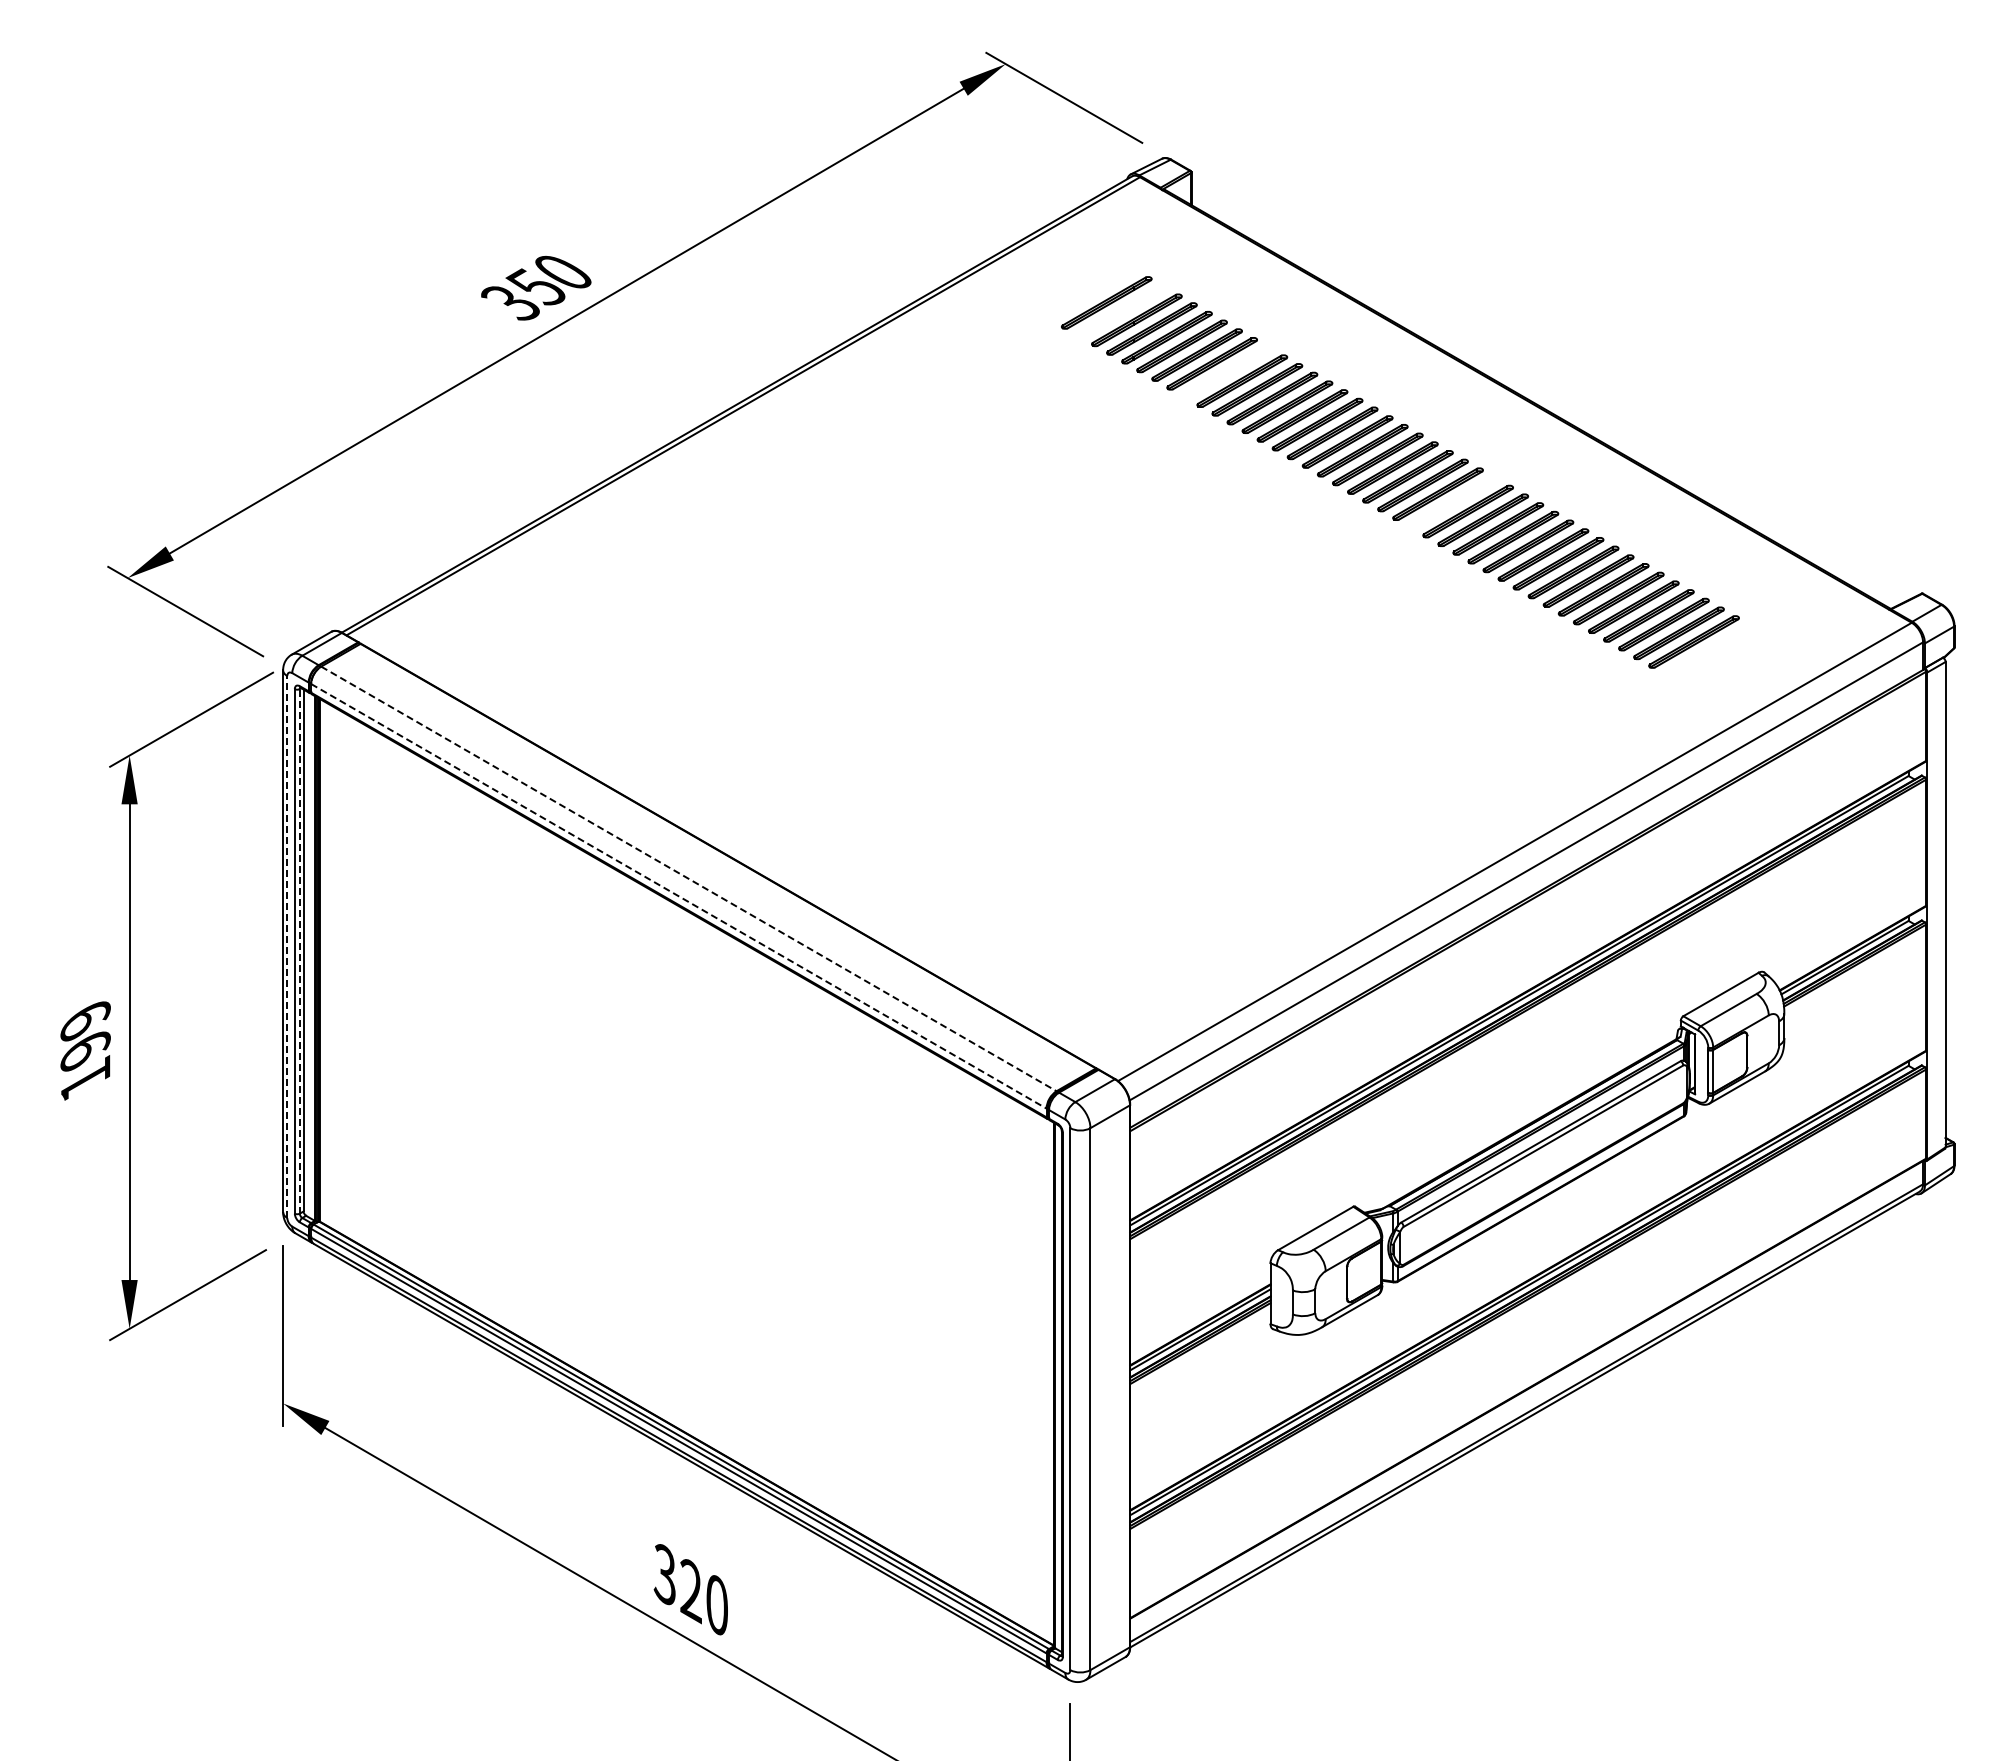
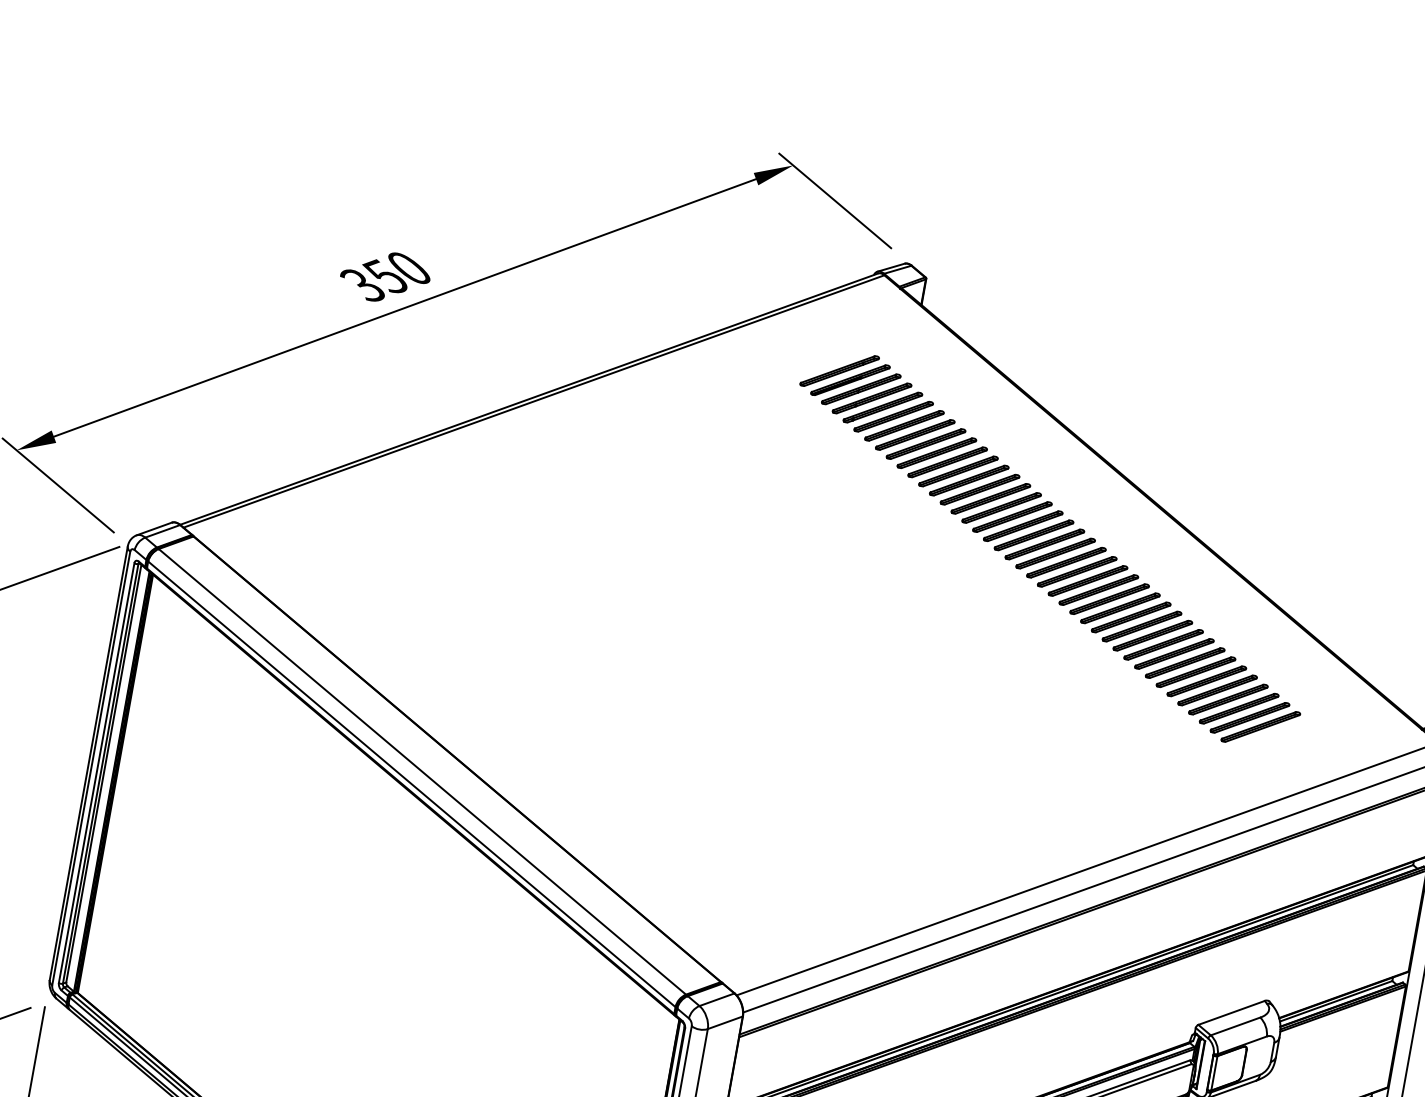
part: (1121, 311) -> (850, 380), added
part: (1227, 372) -> (926, 444), added
part: (1452, 502) -> (1087, 580), added
line: (688, 878) -> (422, 771), dashed -> solid
line: (678, 896) -> (411, 784), dashed -> solid
line: (287, 947) -> (91, 768), dashed -> solid
line: (299, 950) -> (100, 773), dashed -> solid

